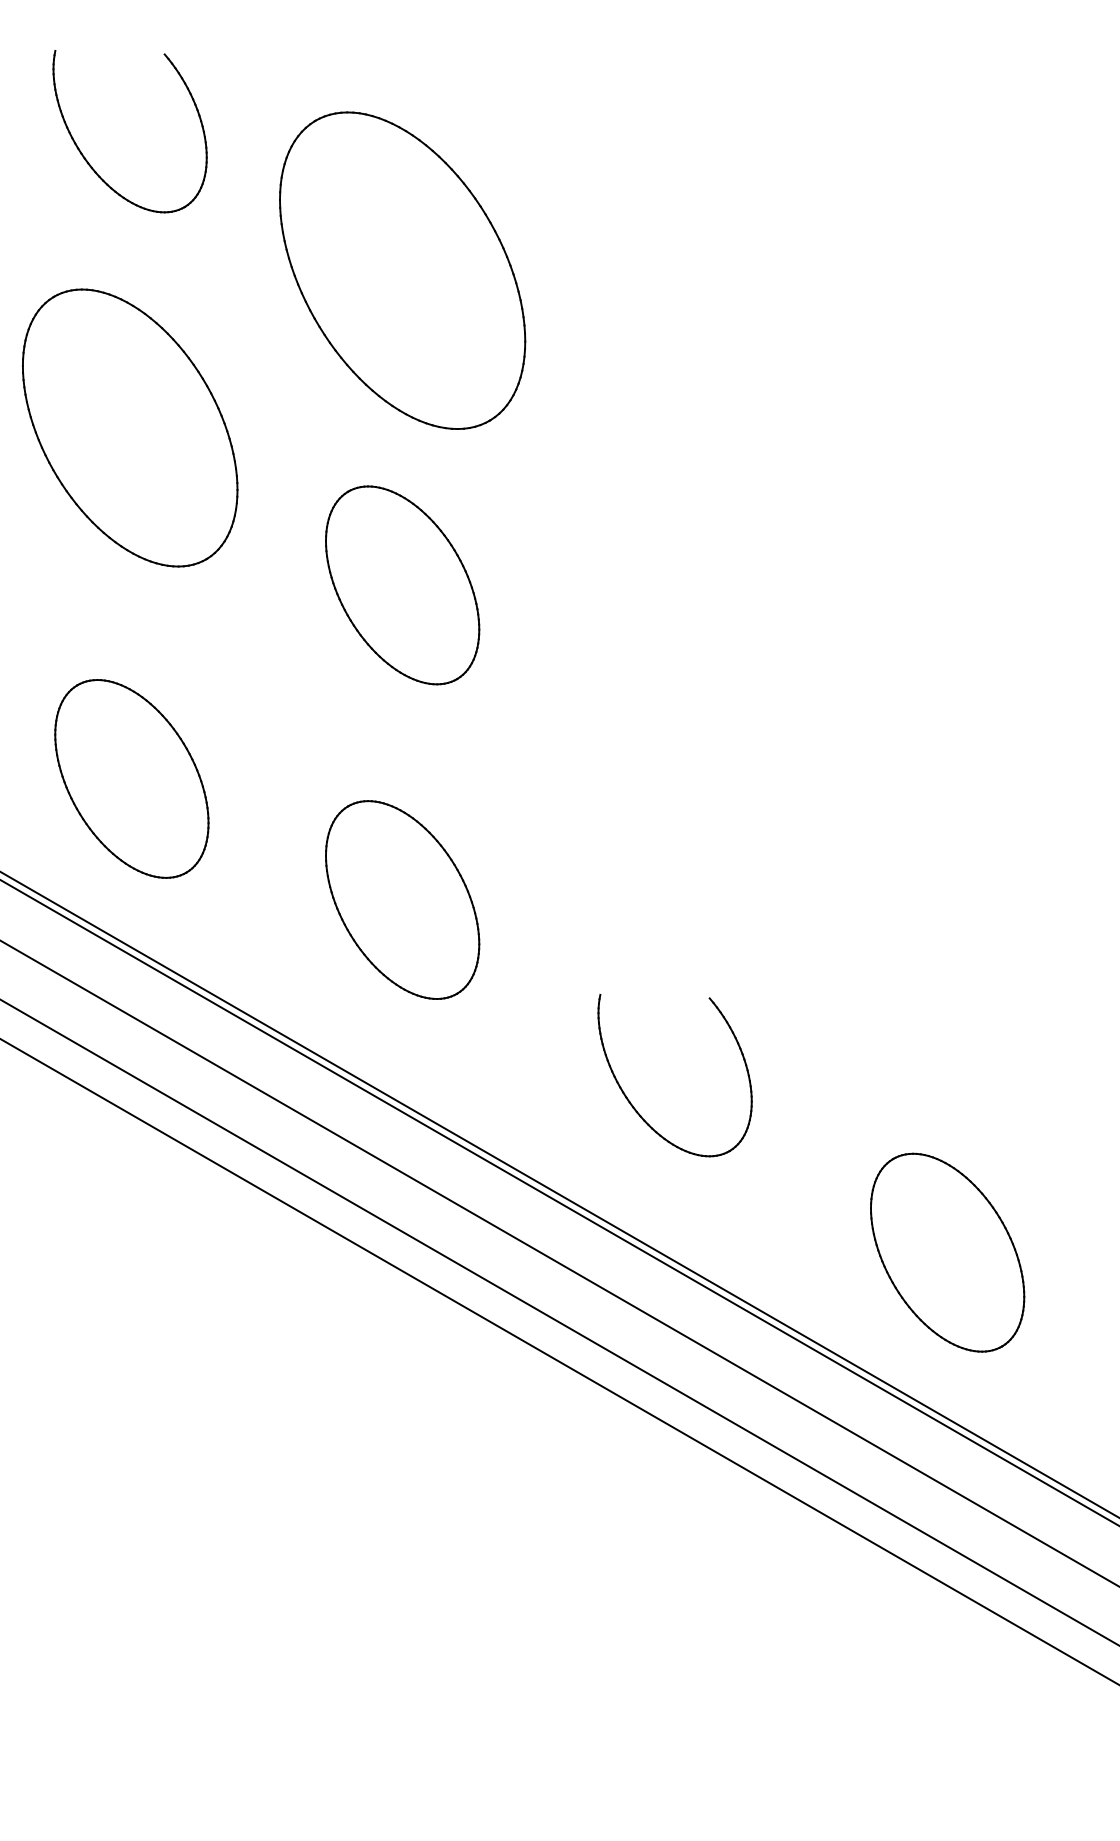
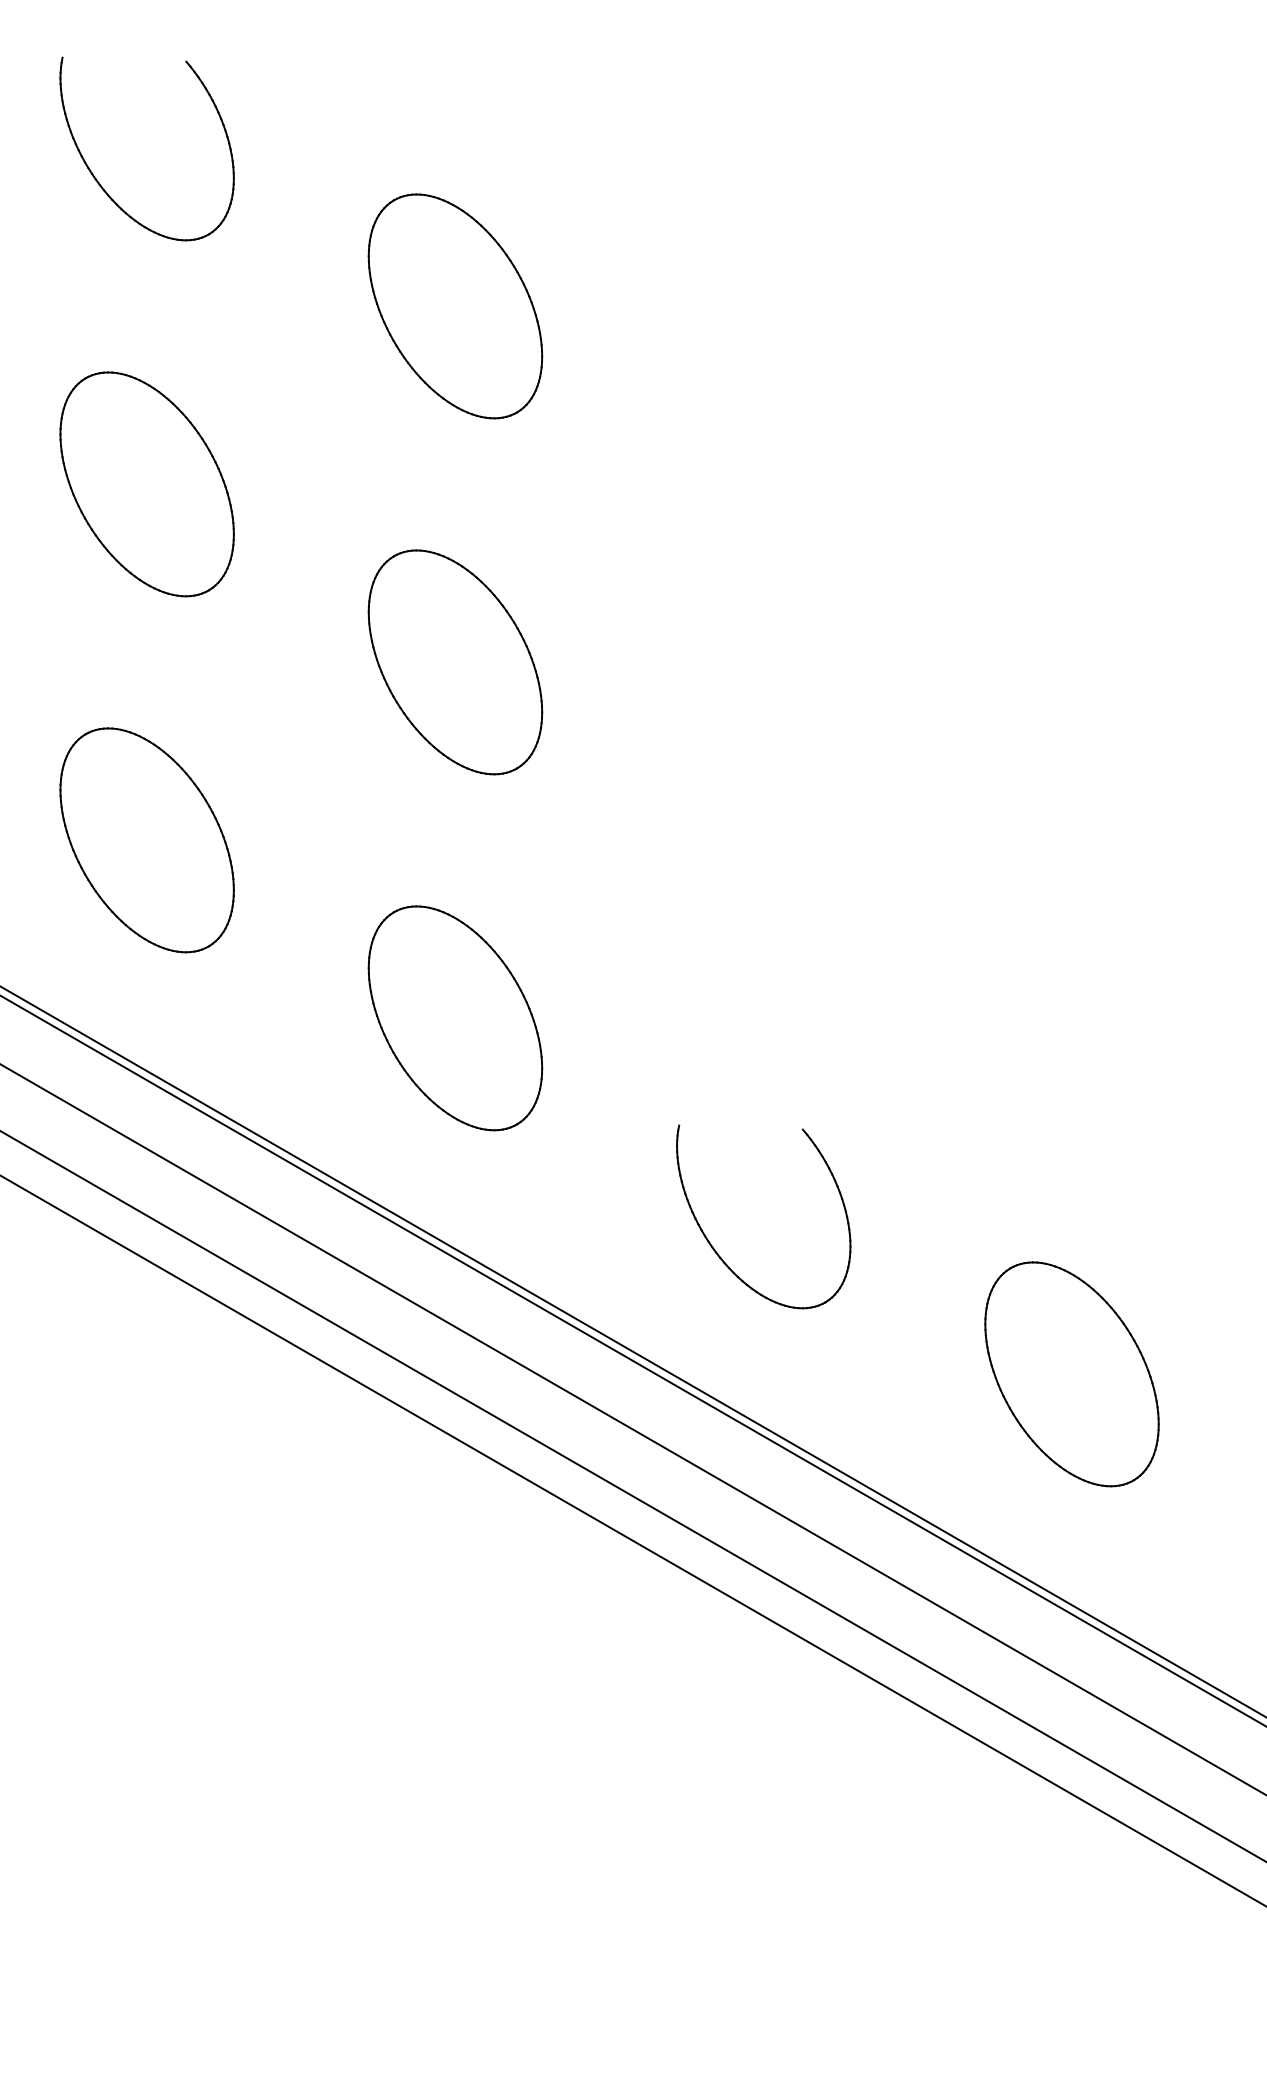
part: (402, 270) -> (455, 306), size x0.62
part: (129, 428) -> (146, 484), size x0.71
part: (131, 779) -> (146, 840), moved
part: (947, 1252) -> (1071, 1374), moved

